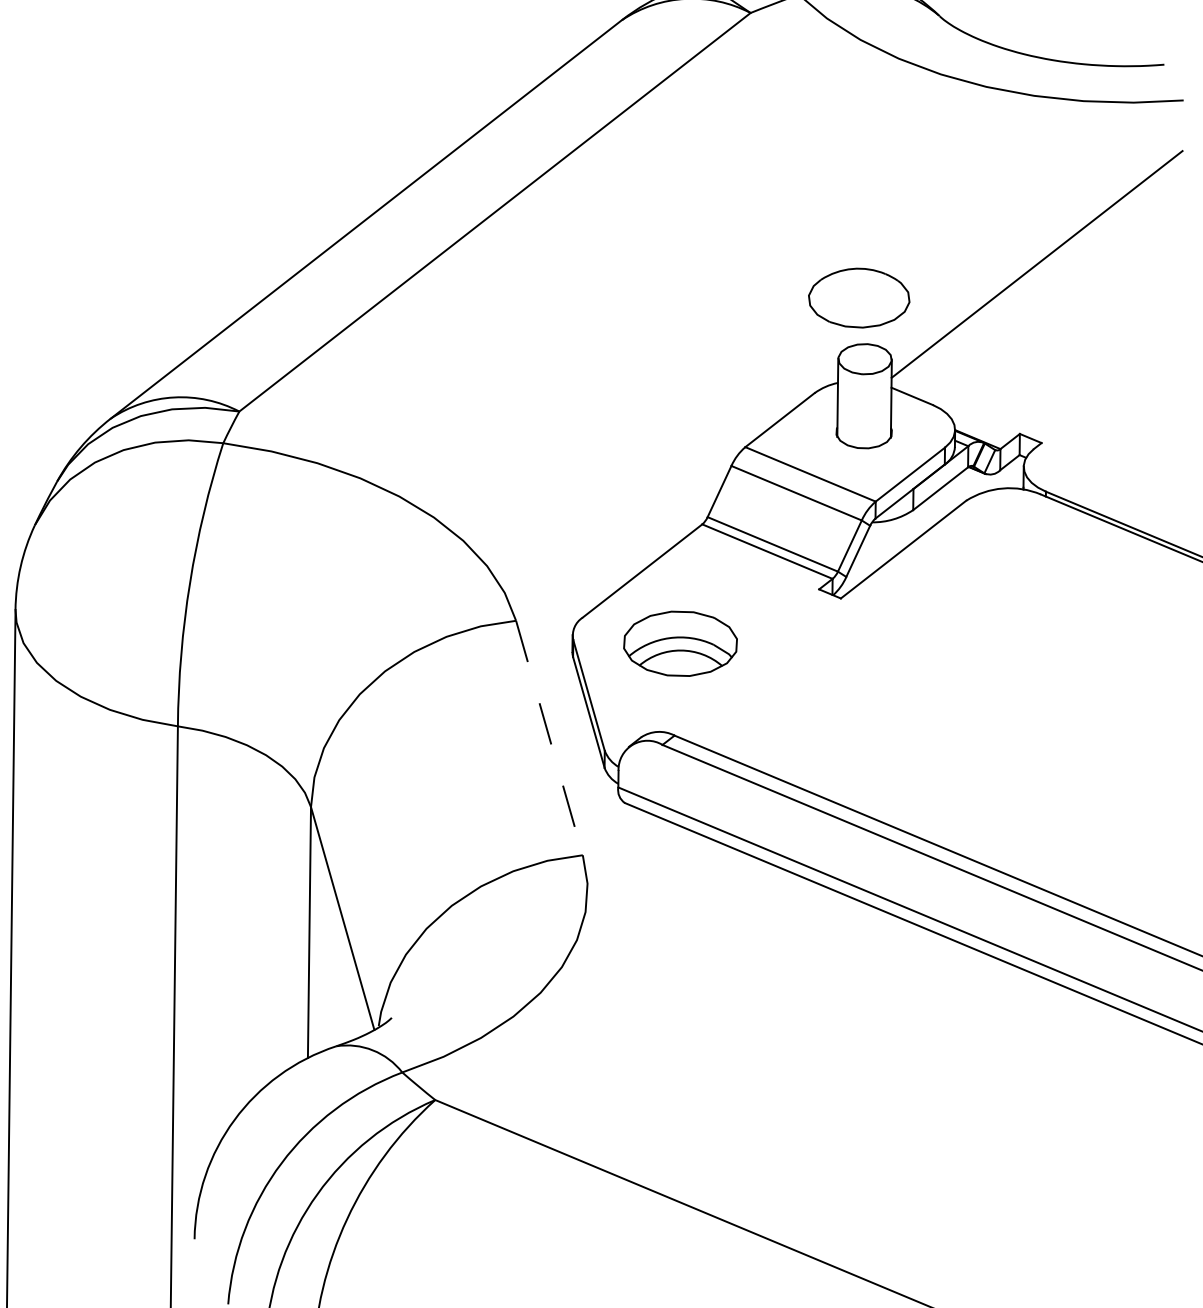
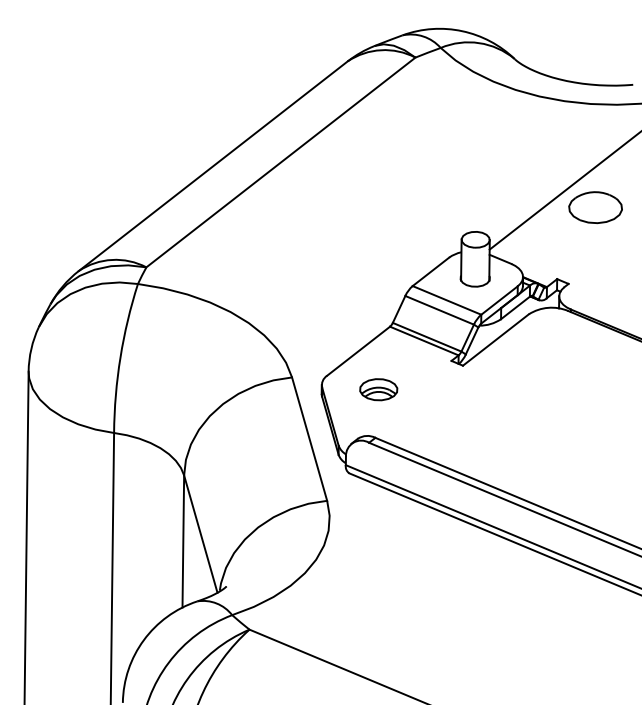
part: (858, 297) -> (595, 207), moved
part: (680, 643) -> (378, 389), size x0.62
line: (549, 738) -> (309, 439), dashed -> solid

